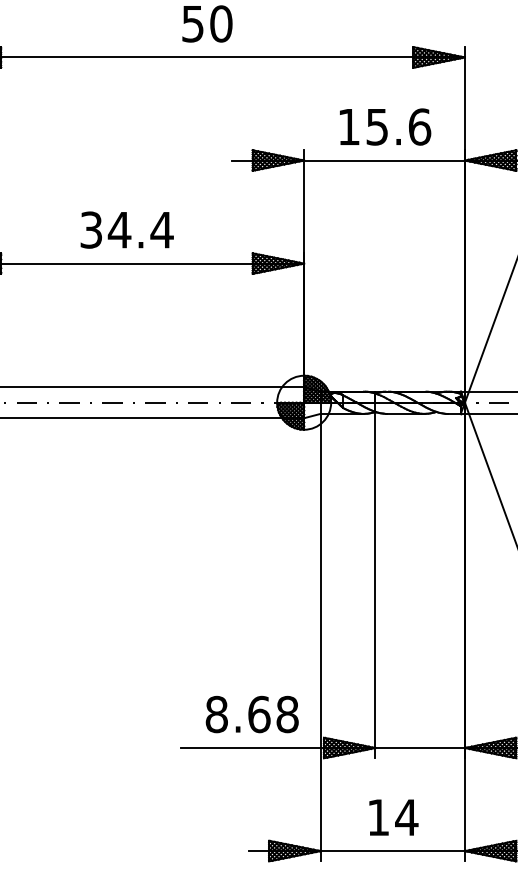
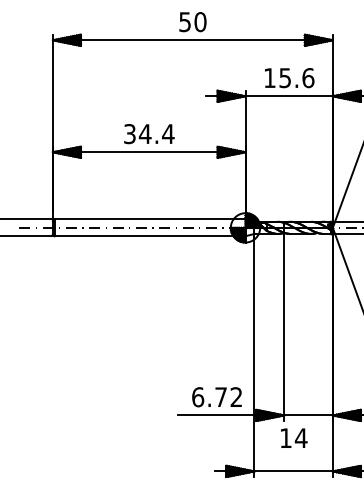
text: (252, 715) -> (217, 397), 8.68 -> 6.72
text: (394, 816) -> (294, 437), moved

